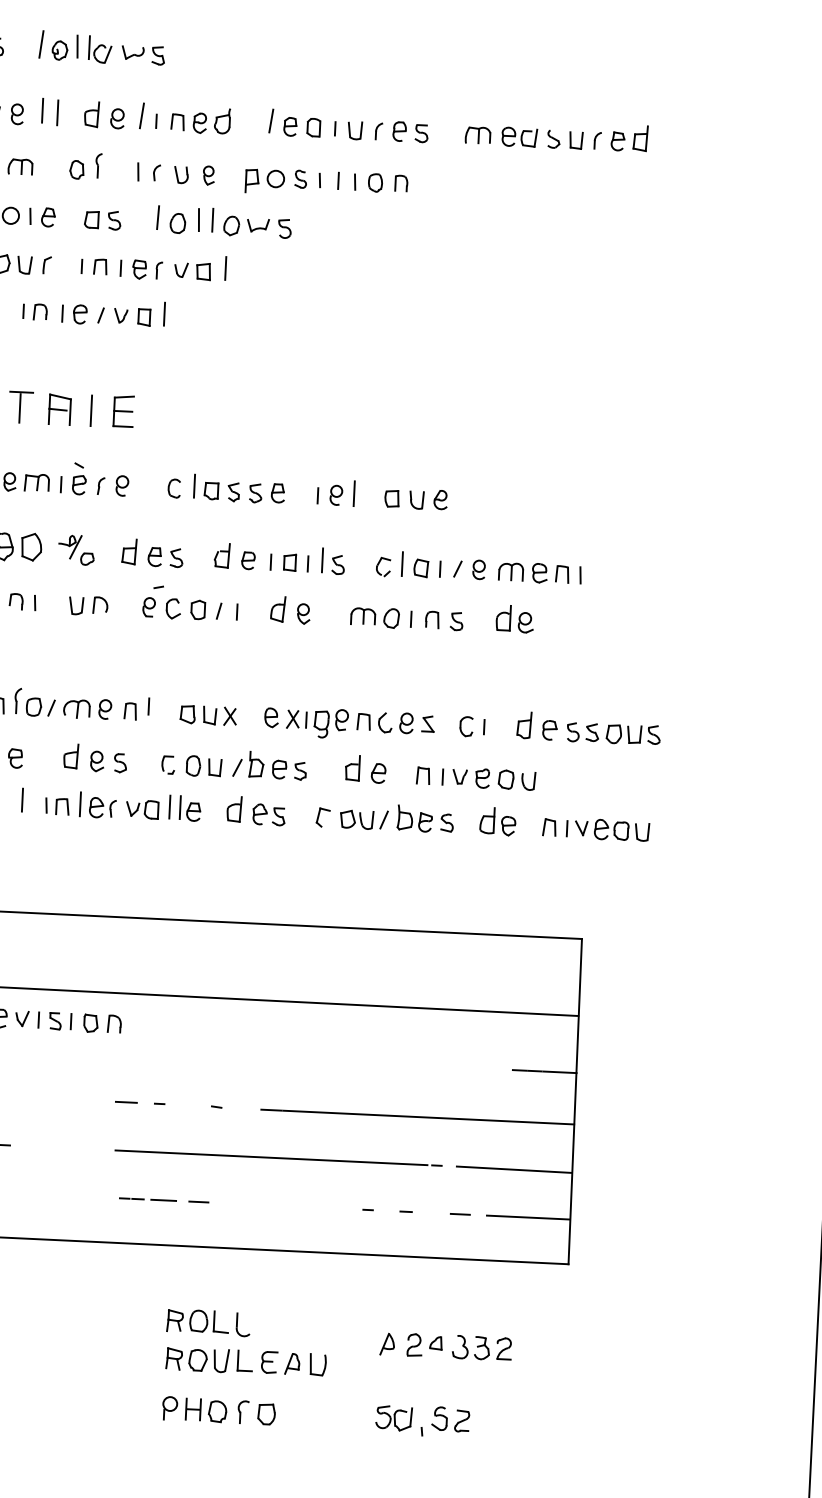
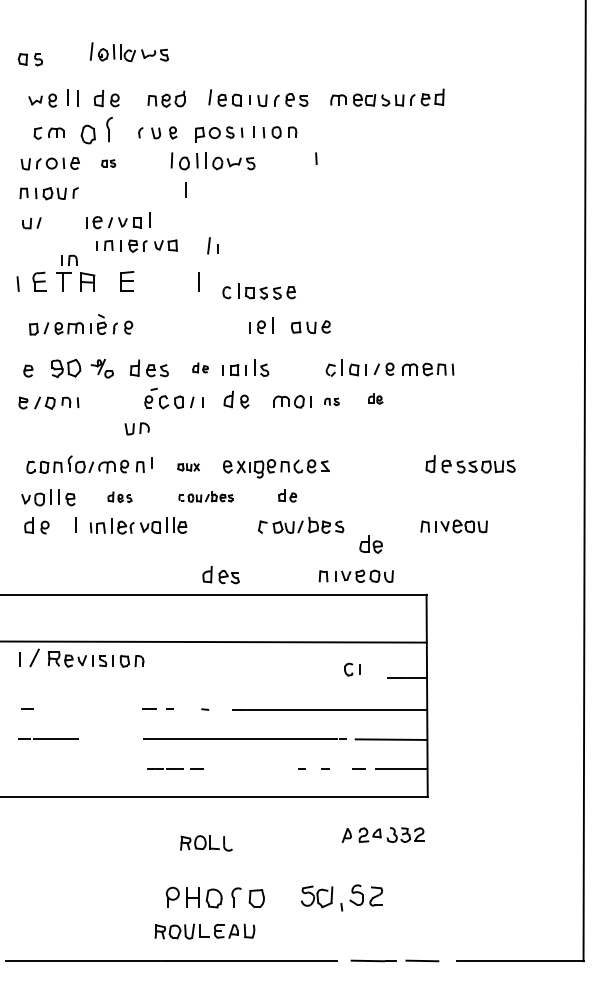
part: (102, 47) -> (129, 51), moved
part: (147, 115) -> (212, 245), moved
part: (85, 165) -> (96, 130), size x1.6
line: (138, 171) -> (316, 158), moved
part: (102, 219) -> (108, 163), size x0.6
part: (223, 222) -> (212, 161), moved
part: (145, 268) -> (136, 245), moved
part: (35, 310) -> (69, 259), moved
line: (90, 409) -> (198, 281), moved
part: (225, 488) -> (258, 291), moved
part: (235, 555) -> (200, 367), size x0.6
part: (478, 567) -> (389, 367), moved
part: (87, 605) -> (136, 428), moved
part: (514, 618) -> (375, 398), size x0.6
part: (443, 620) -> (331, 401), size x0.6
part: (208, 715) -> (188, 467), size x0.6
part: (472, 726) -> (352, 669), moved
part: (588, 728) -> (470, 464), moved
part: (94, 758) -> (119, 497), size x0.6
part: (233, 763) -> (205, 496), size x0.6
part: (365, 768) -> (287, 495), size x0.7
part: (474, 776) -> (355, 575), moved
part: (255, 811) -> (220, 575), moved
part: (496, 821) -> (370, 544), moved
part: (595, 829) -> (453, 526), moved
part: (444, 1345) -> (382, 834), moved
part: (245, 1361) -> (204, 931), moved
part: (218, 1410) -> (215, 897), size x1.4
part: (421, 1420) -> (341, 897), size x1.4

